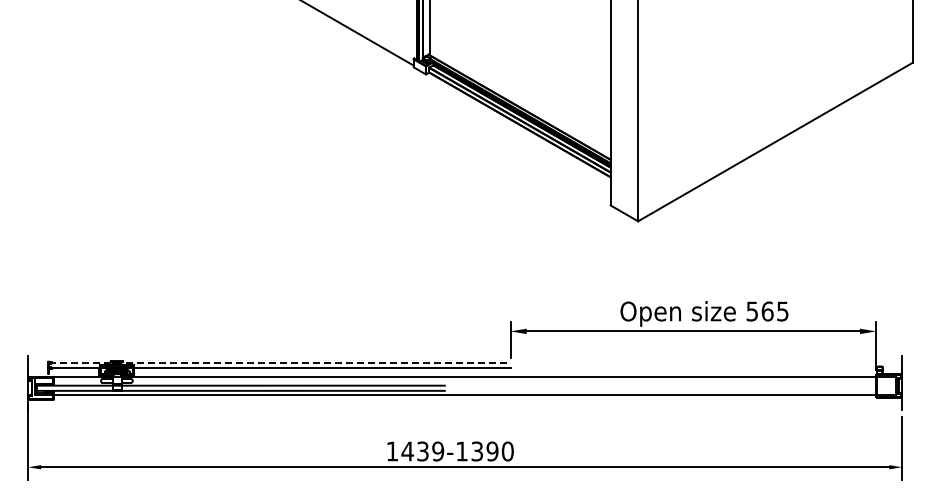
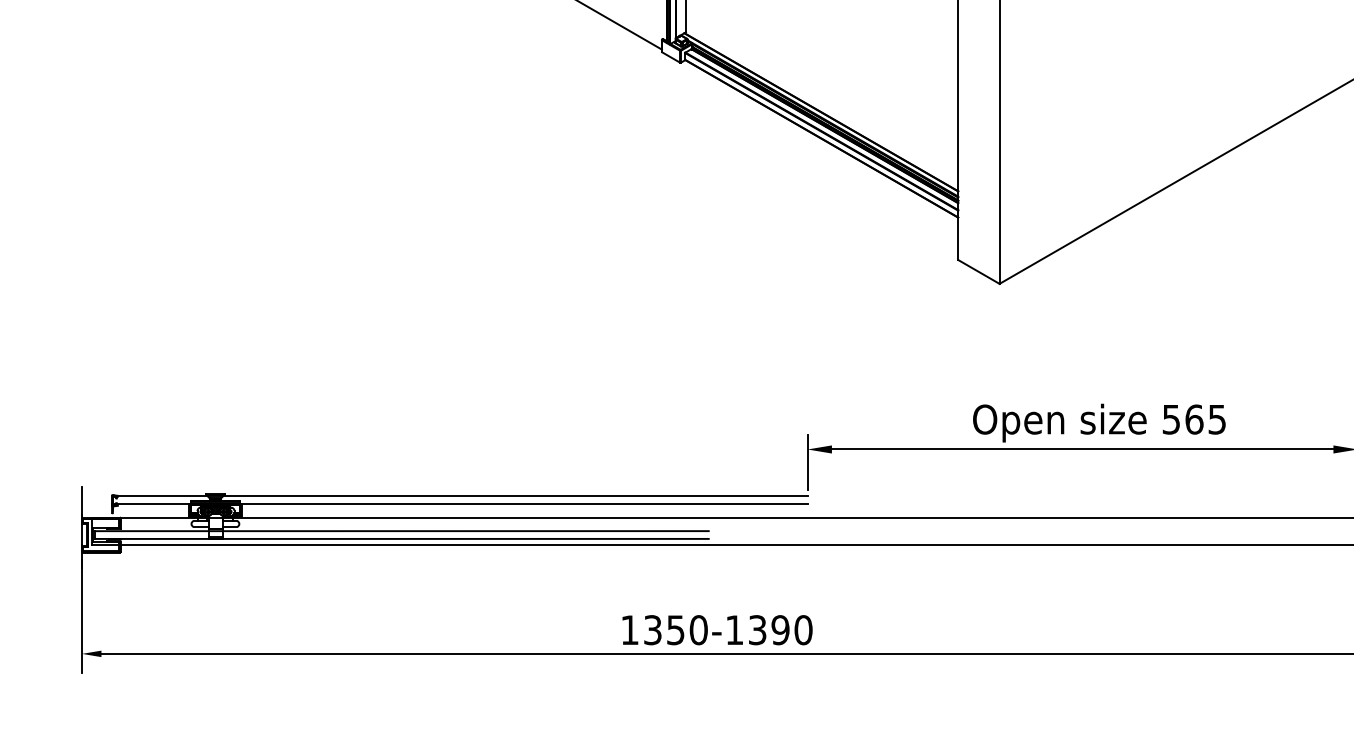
line: (279, 362) -> (460, 496), dashed -> solid
text: (422, 451) -> (675, 630), 1439-1390 -> 1350-1390

